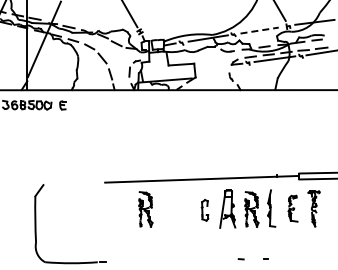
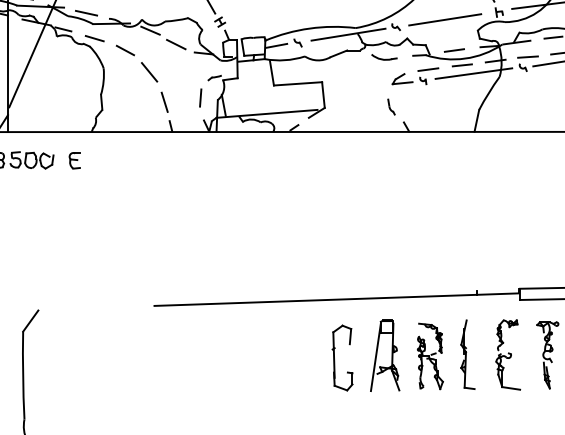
line: (260, 30) -> (446, 19), dashed -> solid
part: (292, 208) -> (507, 354), size x1.43
part: (145, 209) -> (230, 356), removed
part: (204, 210) -> (341, 358), size x1.67

